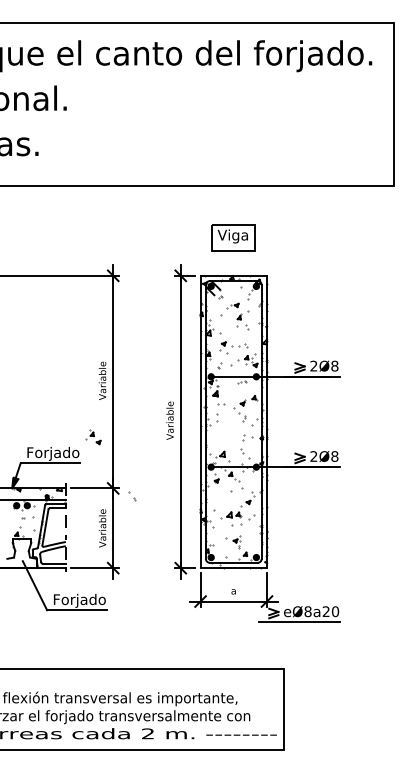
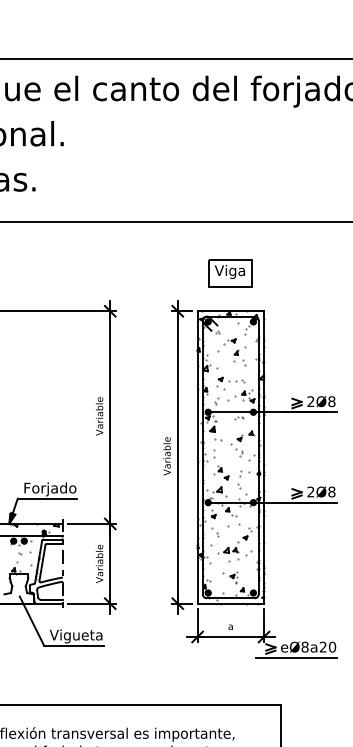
part: (93, 437) -> (221, 472), moved
part: (132, 496) -> (215, 531), moved
text: (78, 600) -> (75, 635), Forjado -> Vigueta

